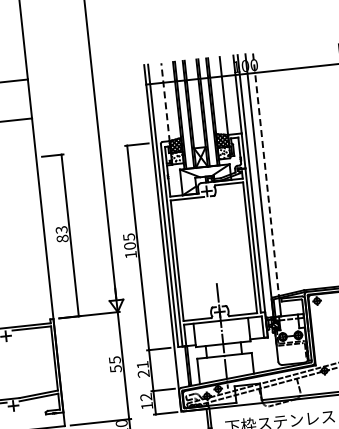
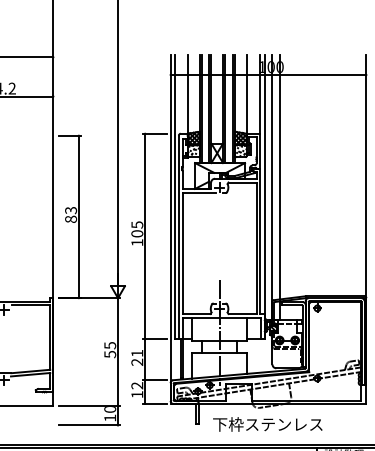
line: (165, 103) -> (187, 95), dashed -> solid
line: (266, 174) -> (280, 177), dashed -> solid

